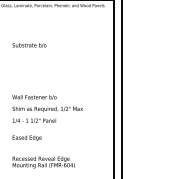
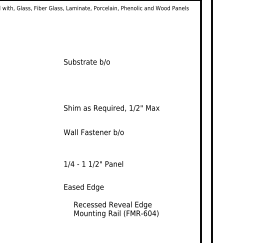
text: (47, 109) -> (111, 108), moved
text: (43, 162) -> (116, 209), moved

